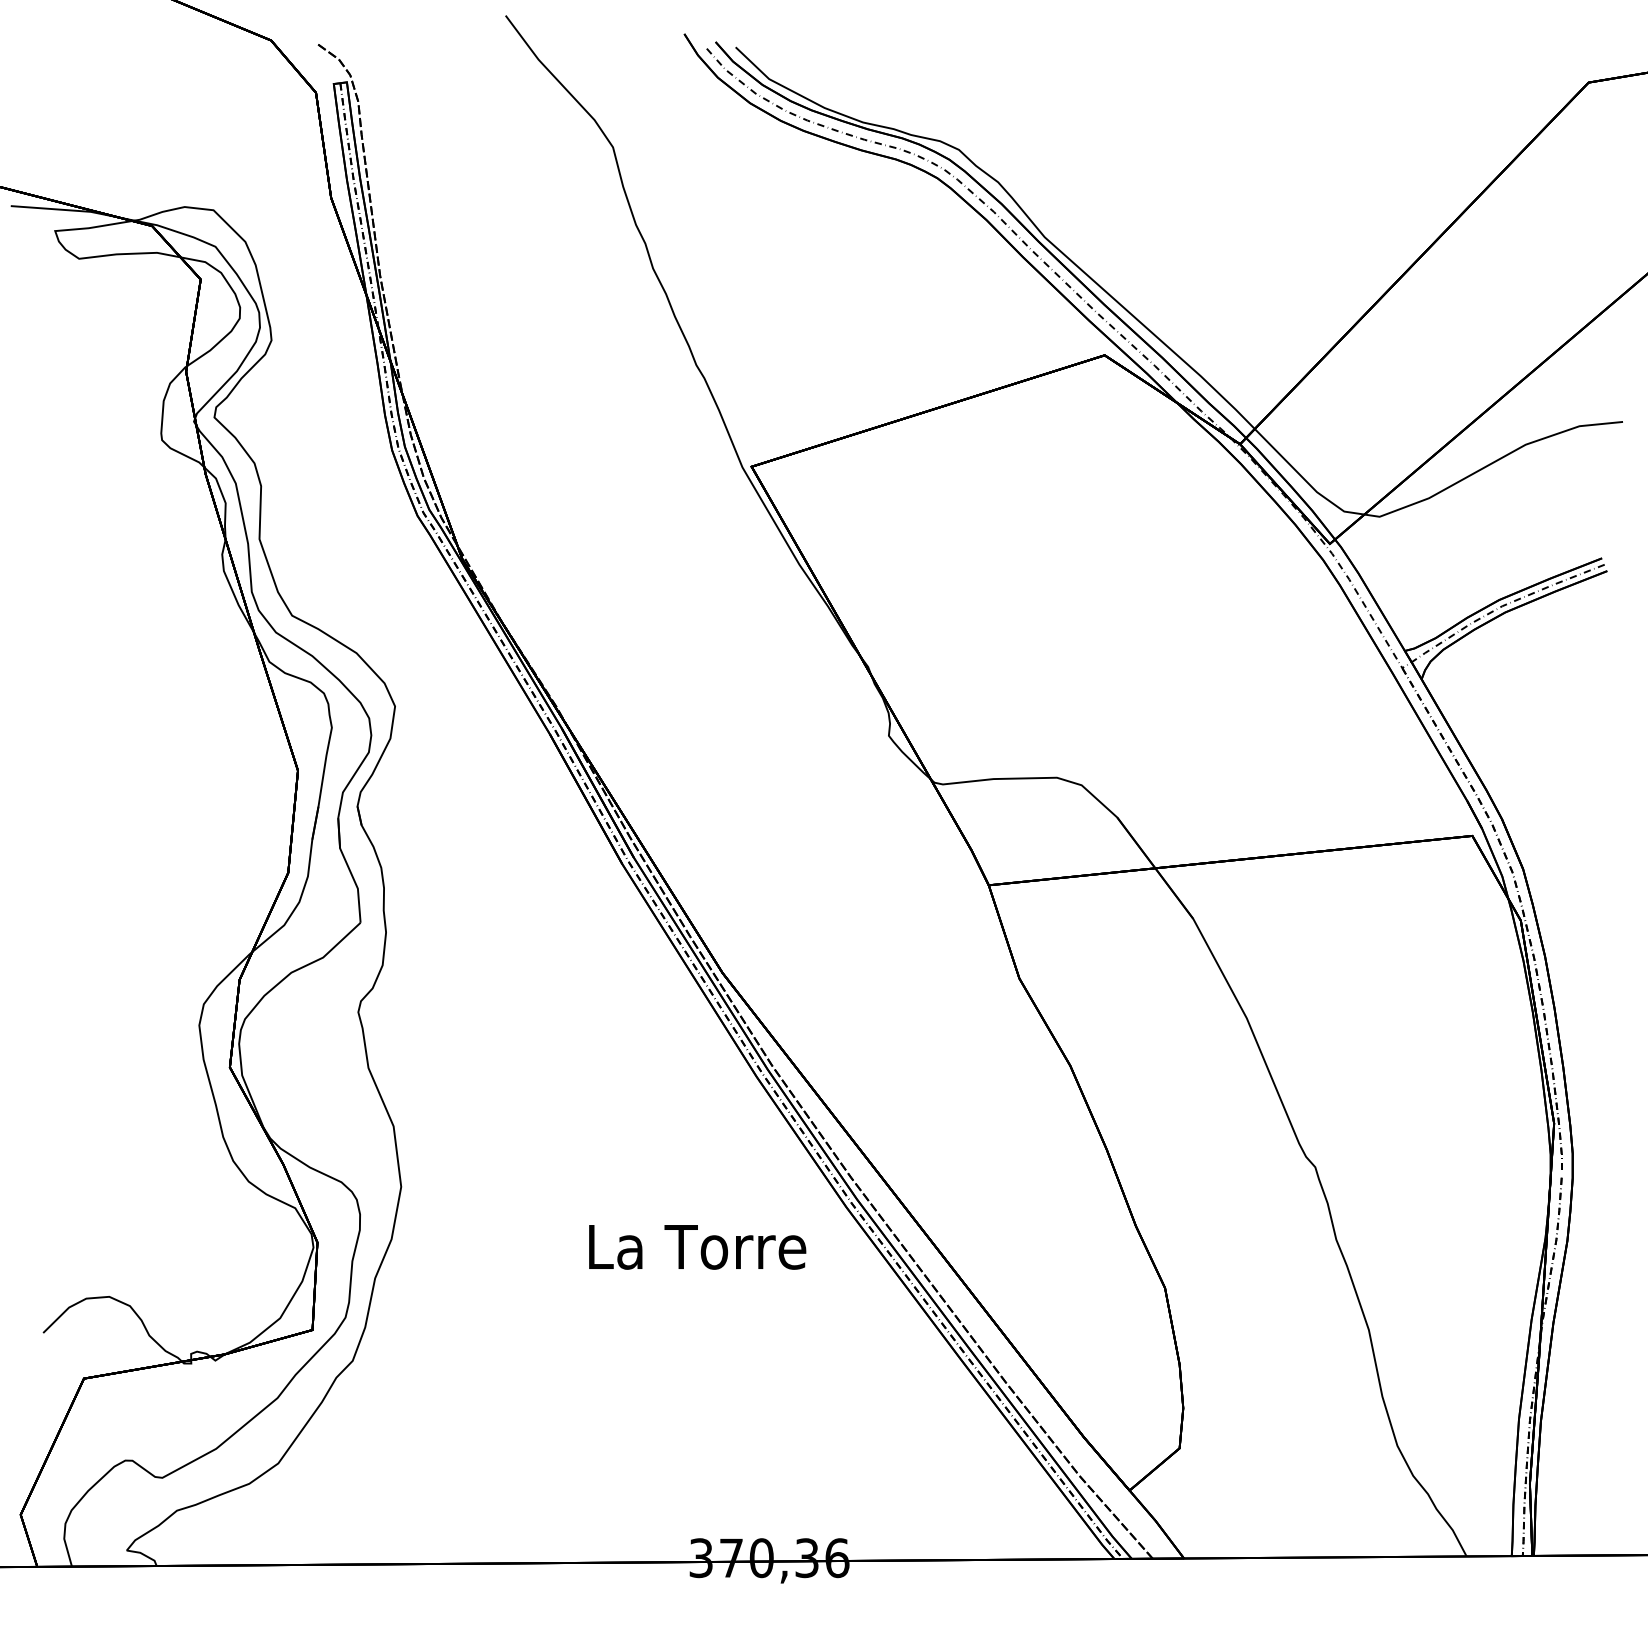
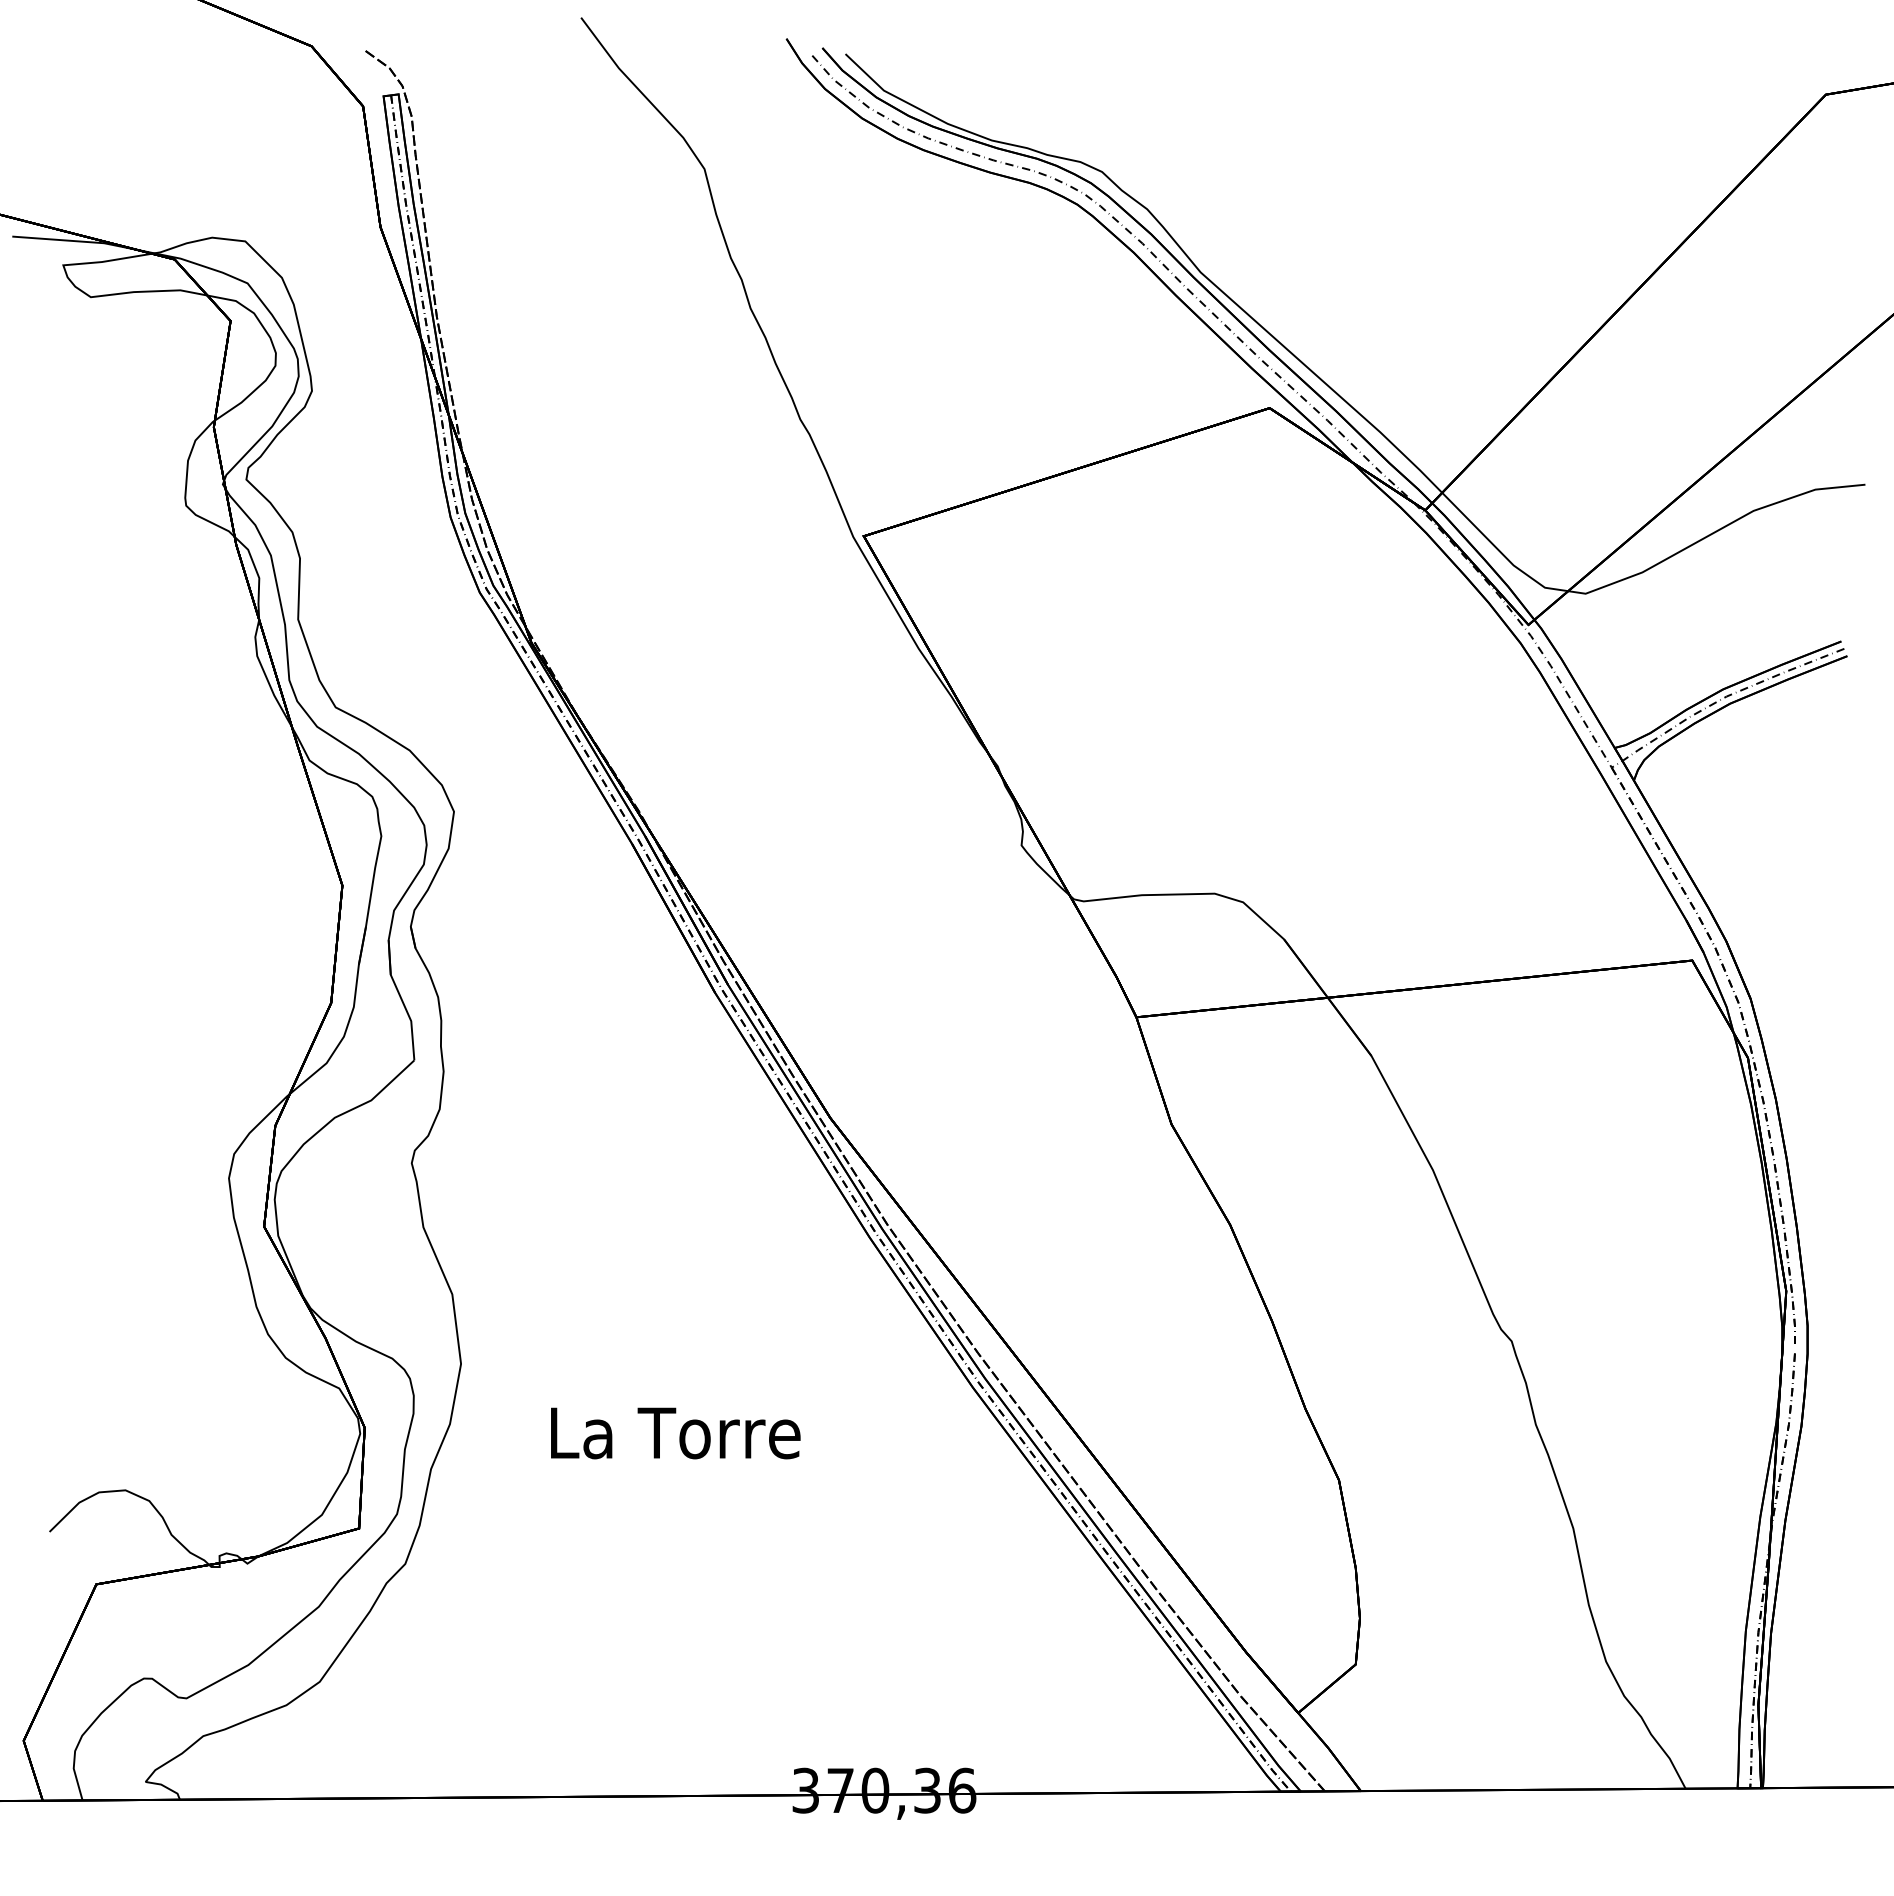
text: (697, 1247) -> (675, 1433), moved

